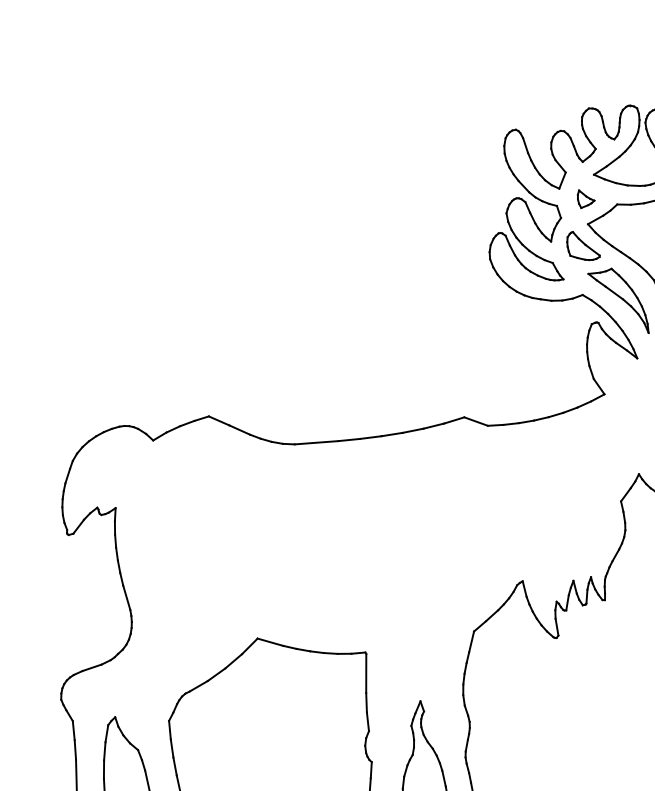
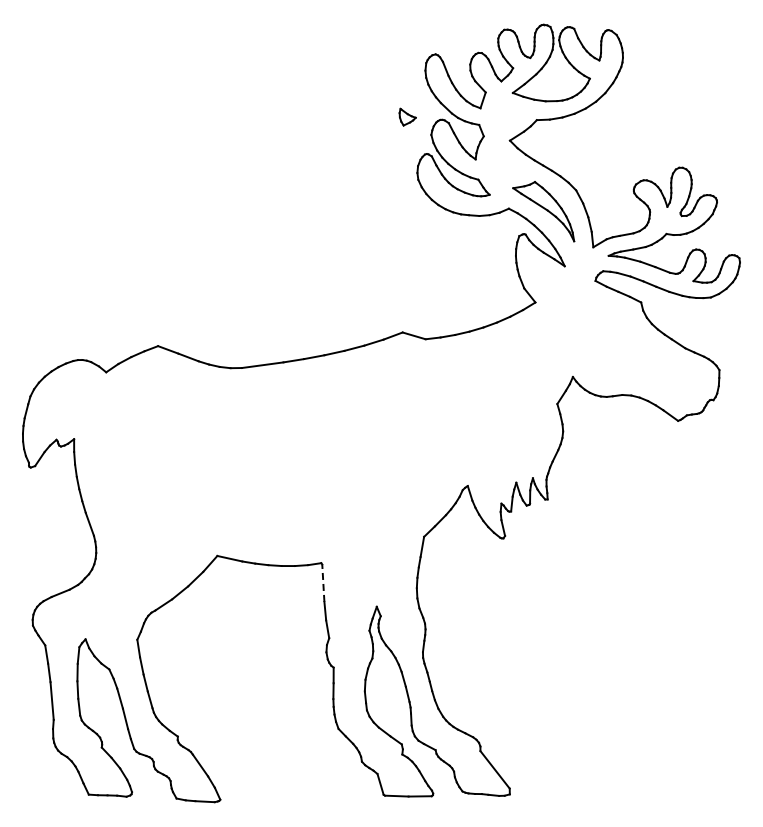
part: (585, 198) -> (407, 116), moved
part: (583, 245) -> (506, 161), removed
line: (366, 673) -> (323, 583), solid -> dashed

